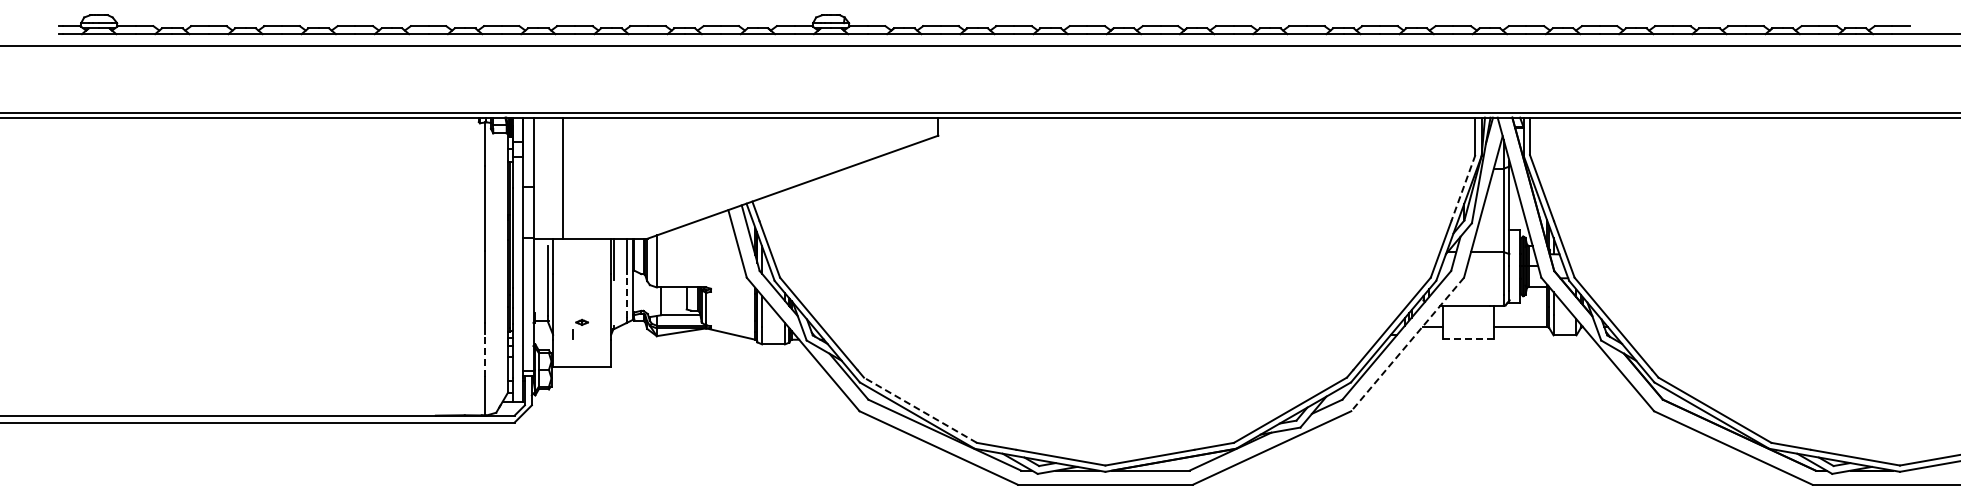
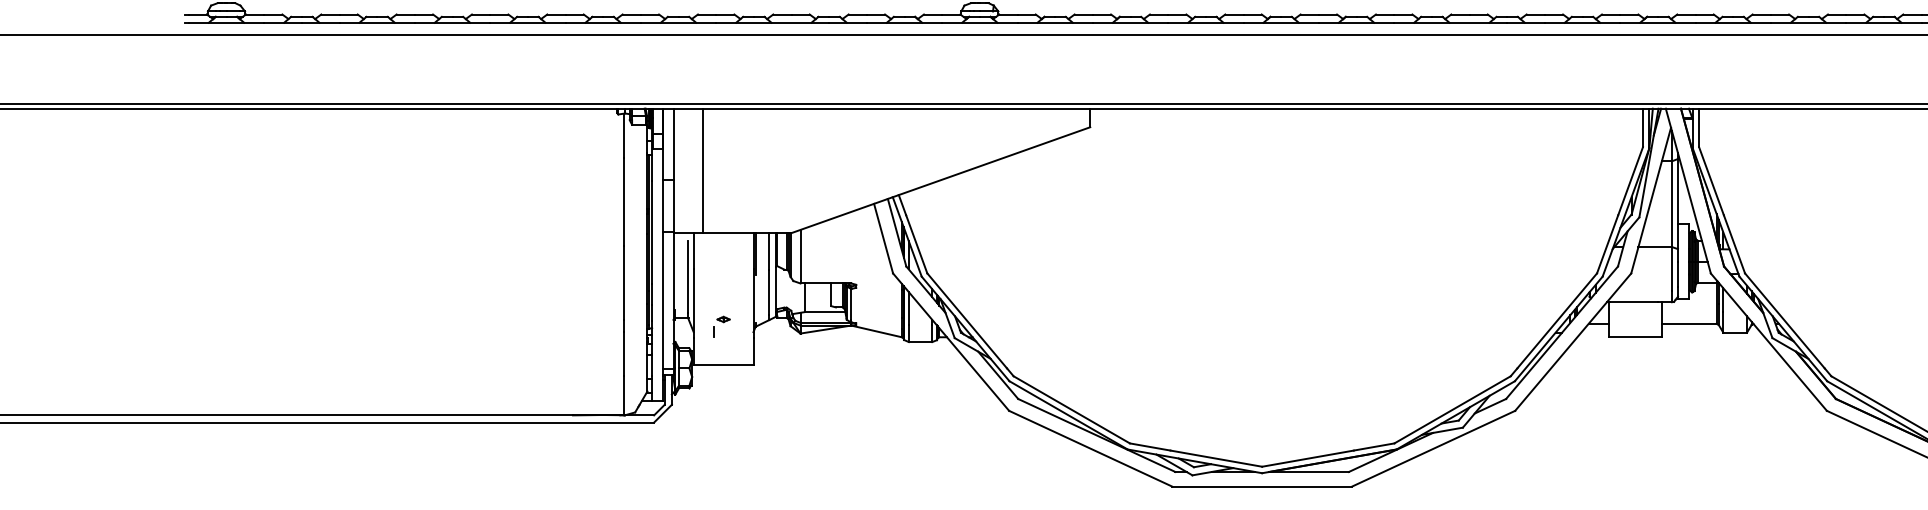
line: (1463, 188) -> (1630, 181), dashed -> solid
line: (626, 295) -> (769, 291), dashed -> solid
line: (1467, 339) -> (1634, 337), dashed -> solid
line: (1407, 344) -> (1573, 342), dashed -> solid
line: (485, 355) -> (624, 353), dashed -> solid
line: (920, 410) -> (1071, 410), dashed -> solid

